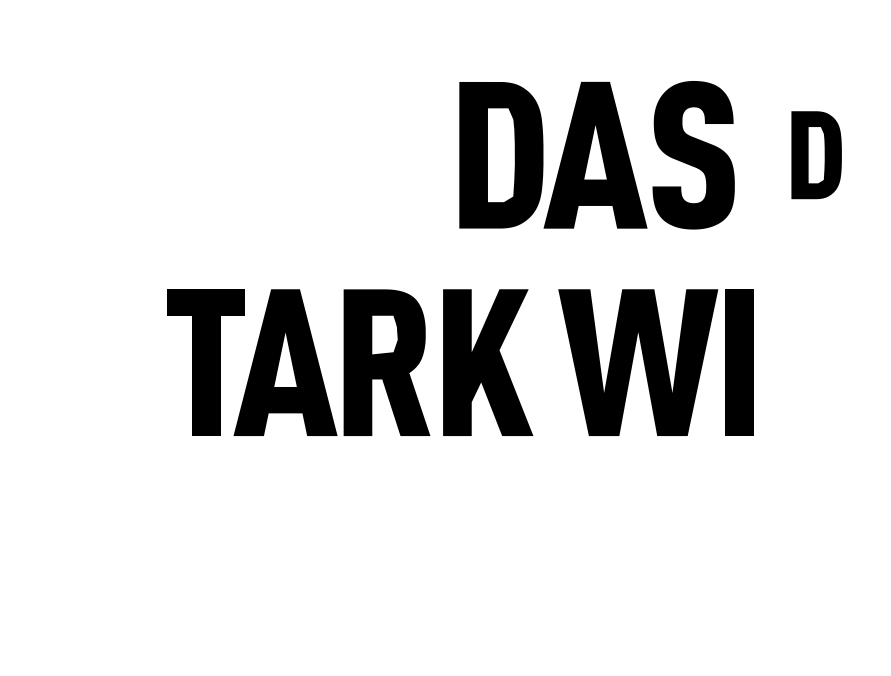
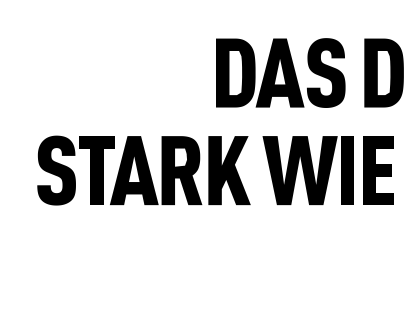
part: (815, 154) -> (383, 72), size x1.67
fill: (120, 362) -> (56, 170), added
part: (804, 362) -> (378, 170), added

